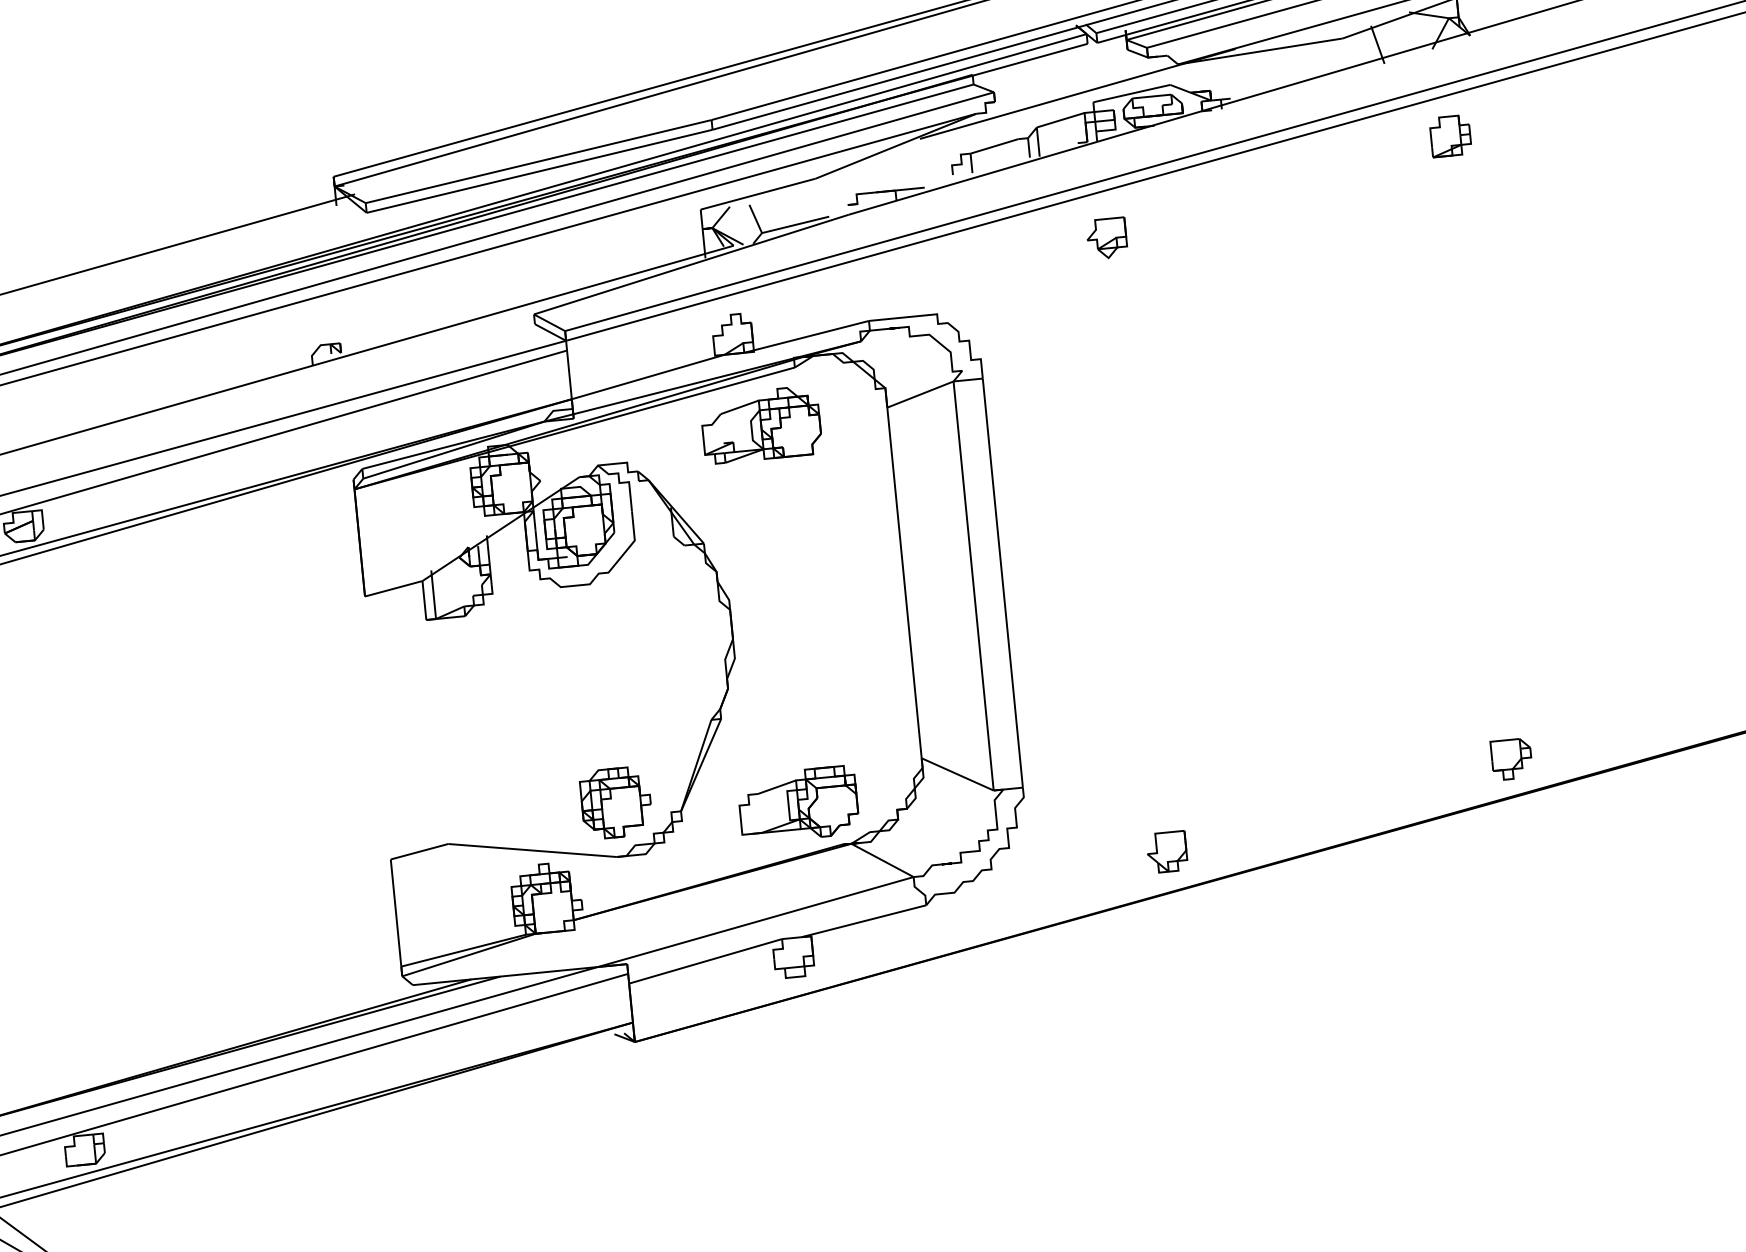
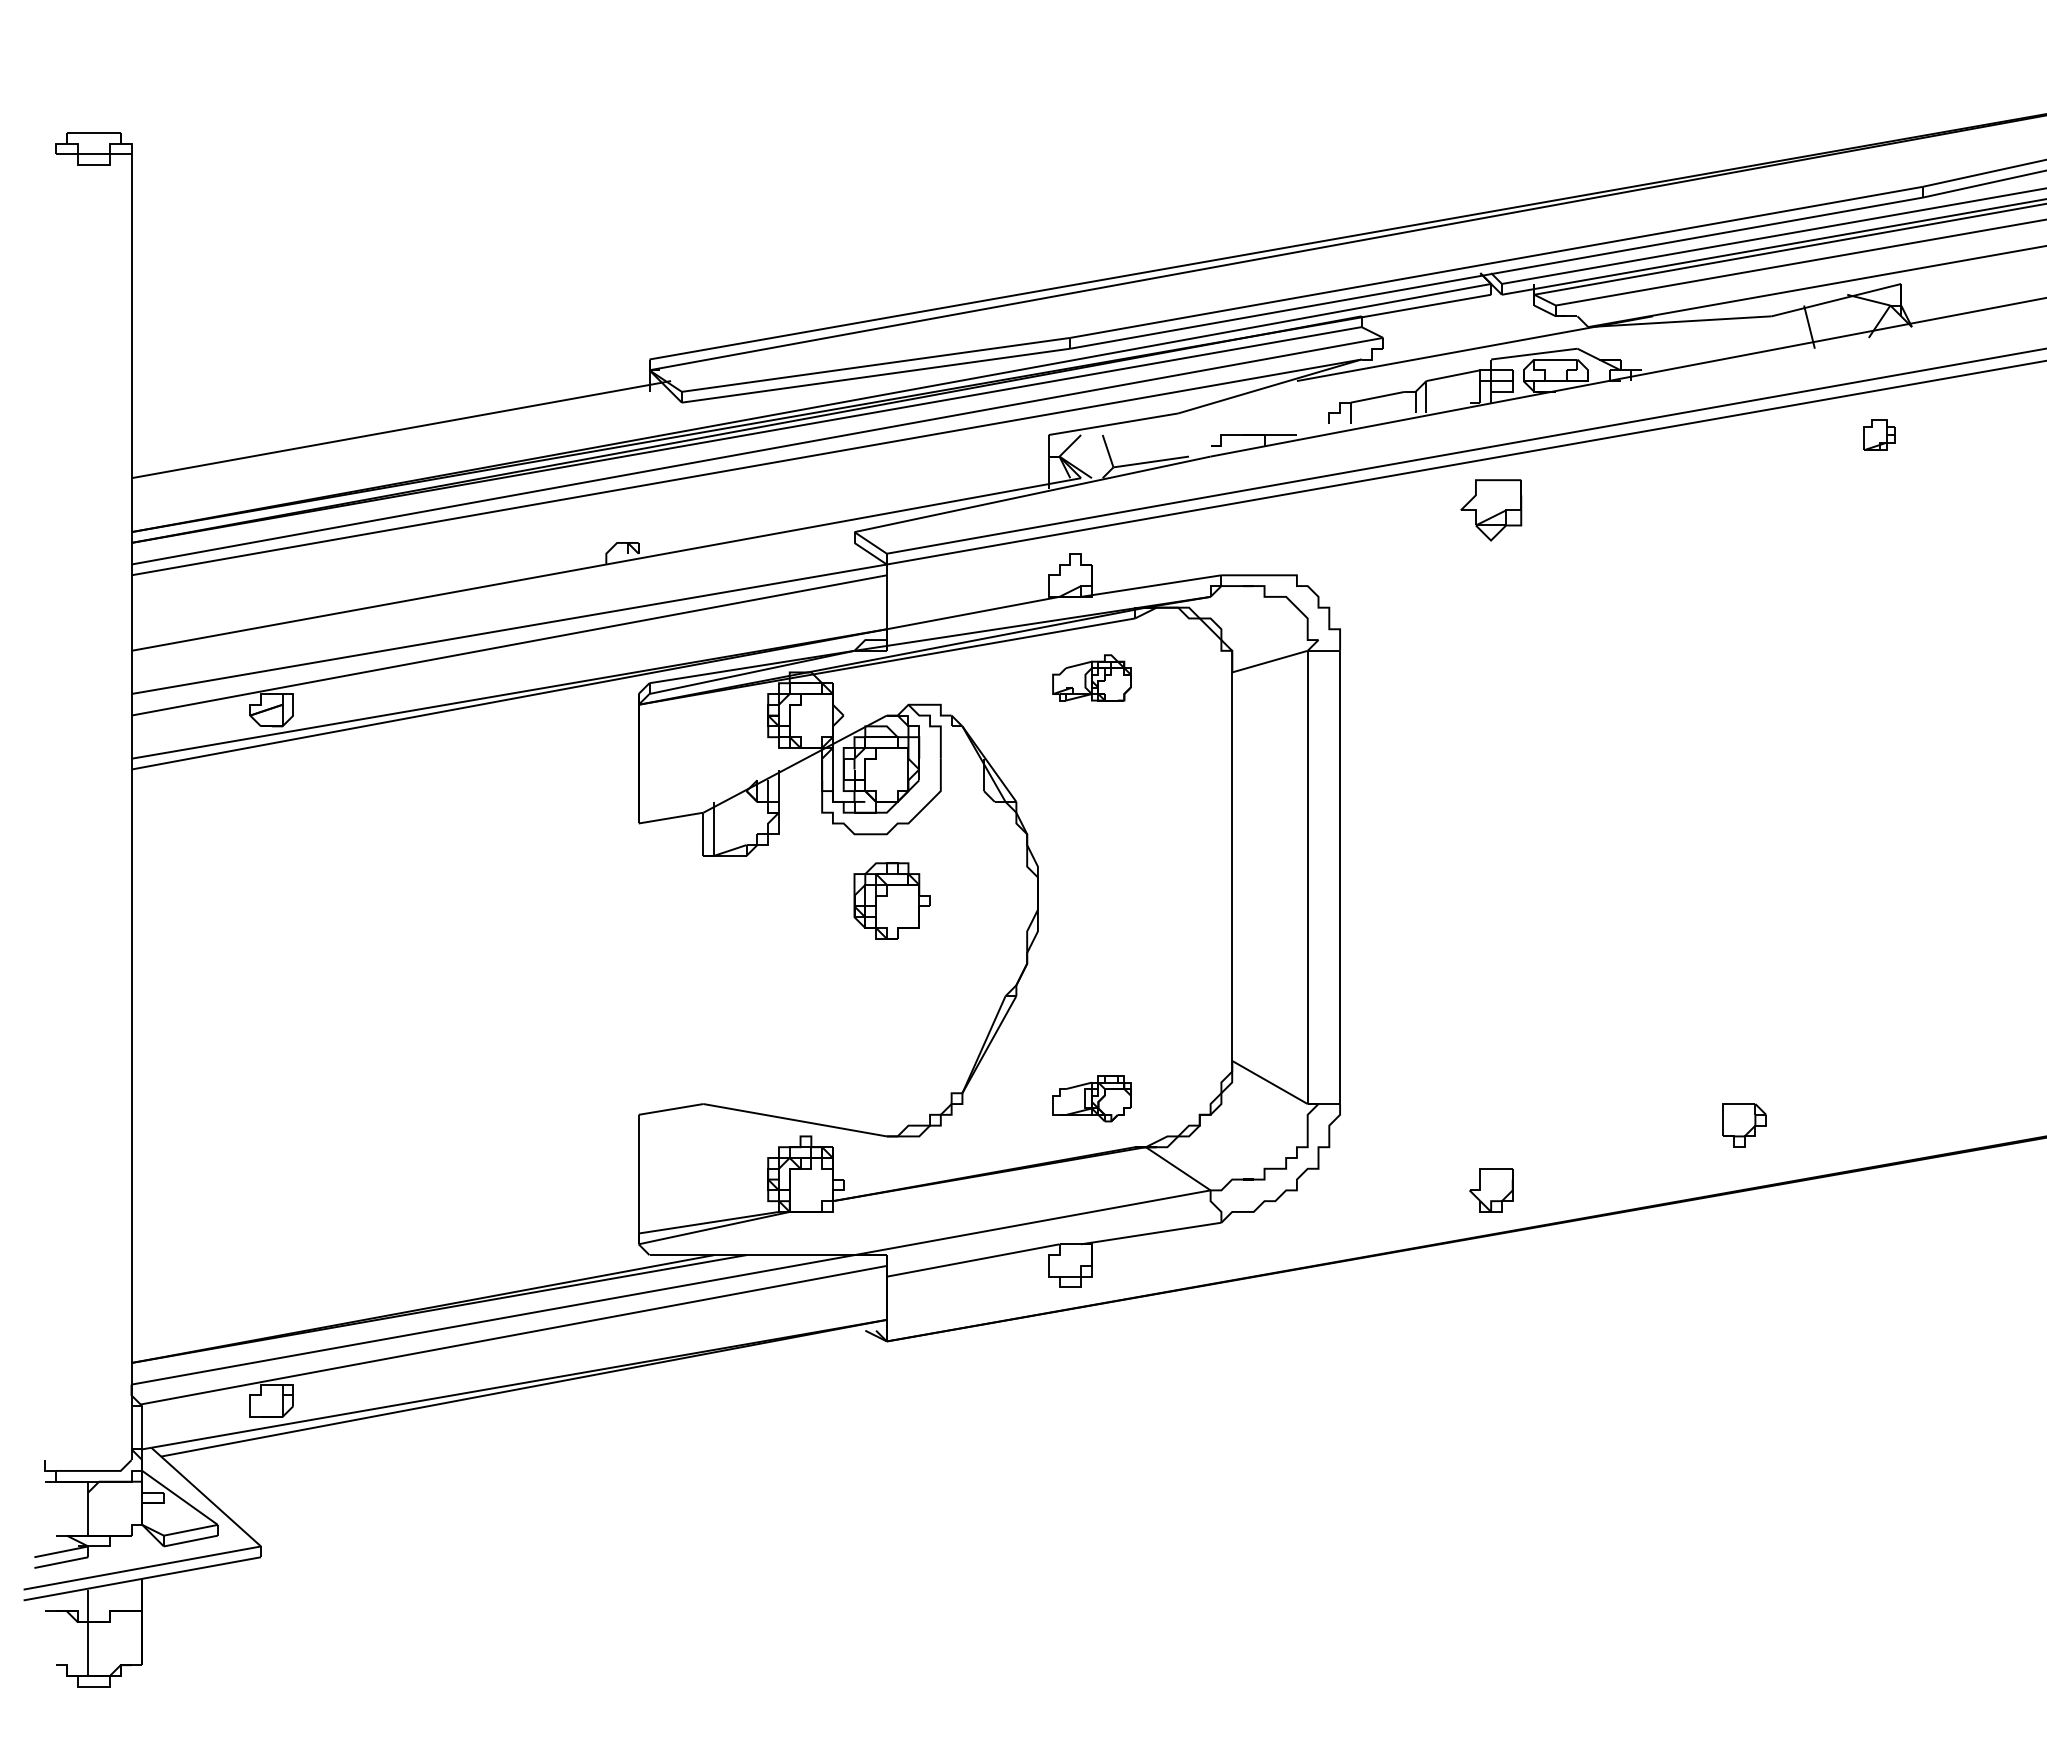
part: (1450, 135) -> (1879, 434), size x0.7
part: (1107, 238) -> (1491, 510), size x1.4
part: (760, 424) -> (1091, 677), size x0.6
part: (1511, 759) -> (1744, 1125), moved
part: (615, 802) -> (891, 900), moved
part: (798, 804) -> (1091, 1098), size x0.6

